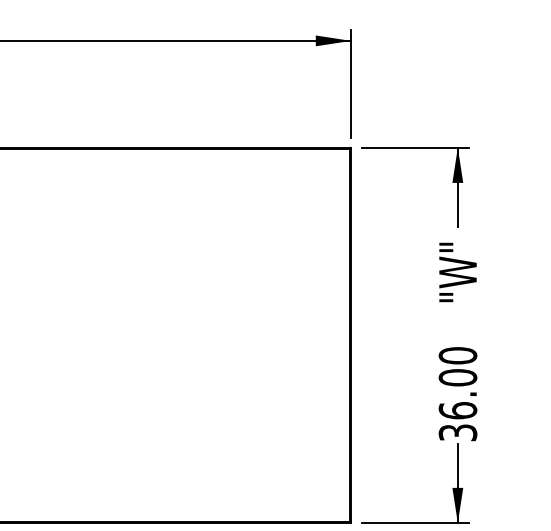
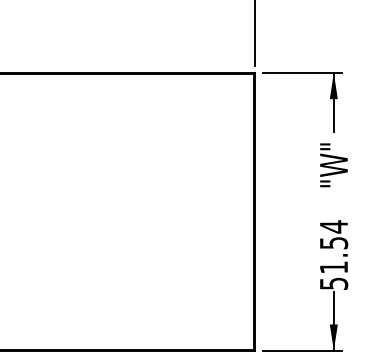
text: (457, 393) -> (333, 254), 36.00 -> 51.54

